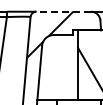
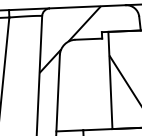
line: (63, 11) -> (87, 6), dashed -> solid

